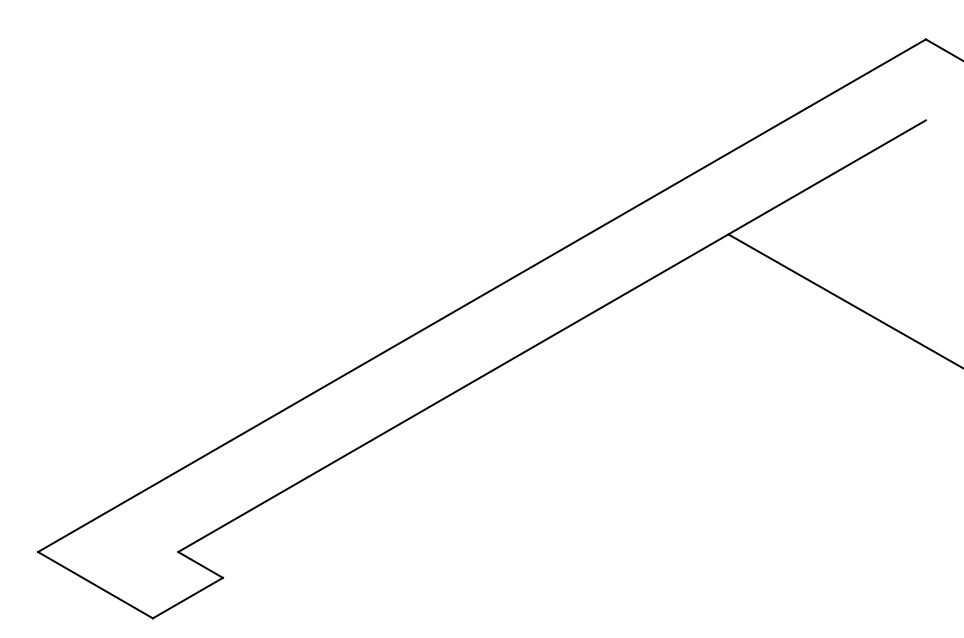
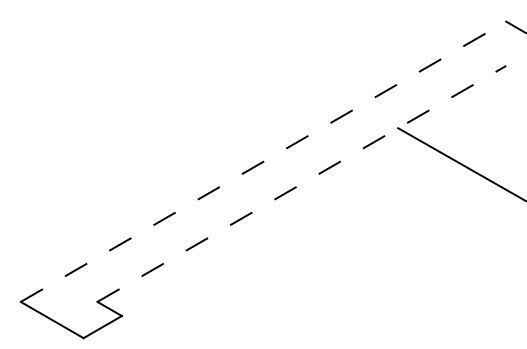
line: (482, 295) -> (263, 161), solid -> dashed
line: (553, 335) -> (302, 183), solid -> dashed

